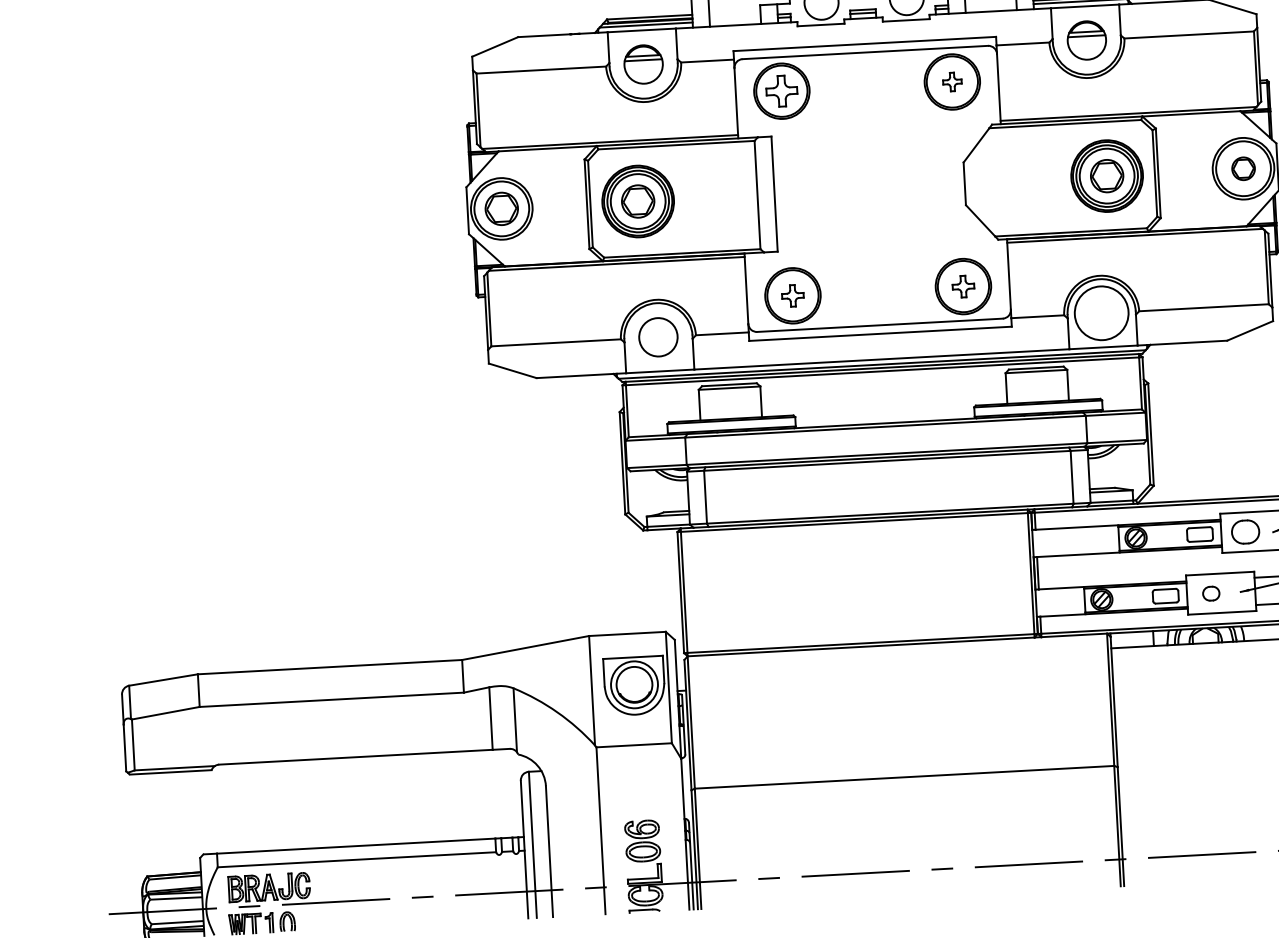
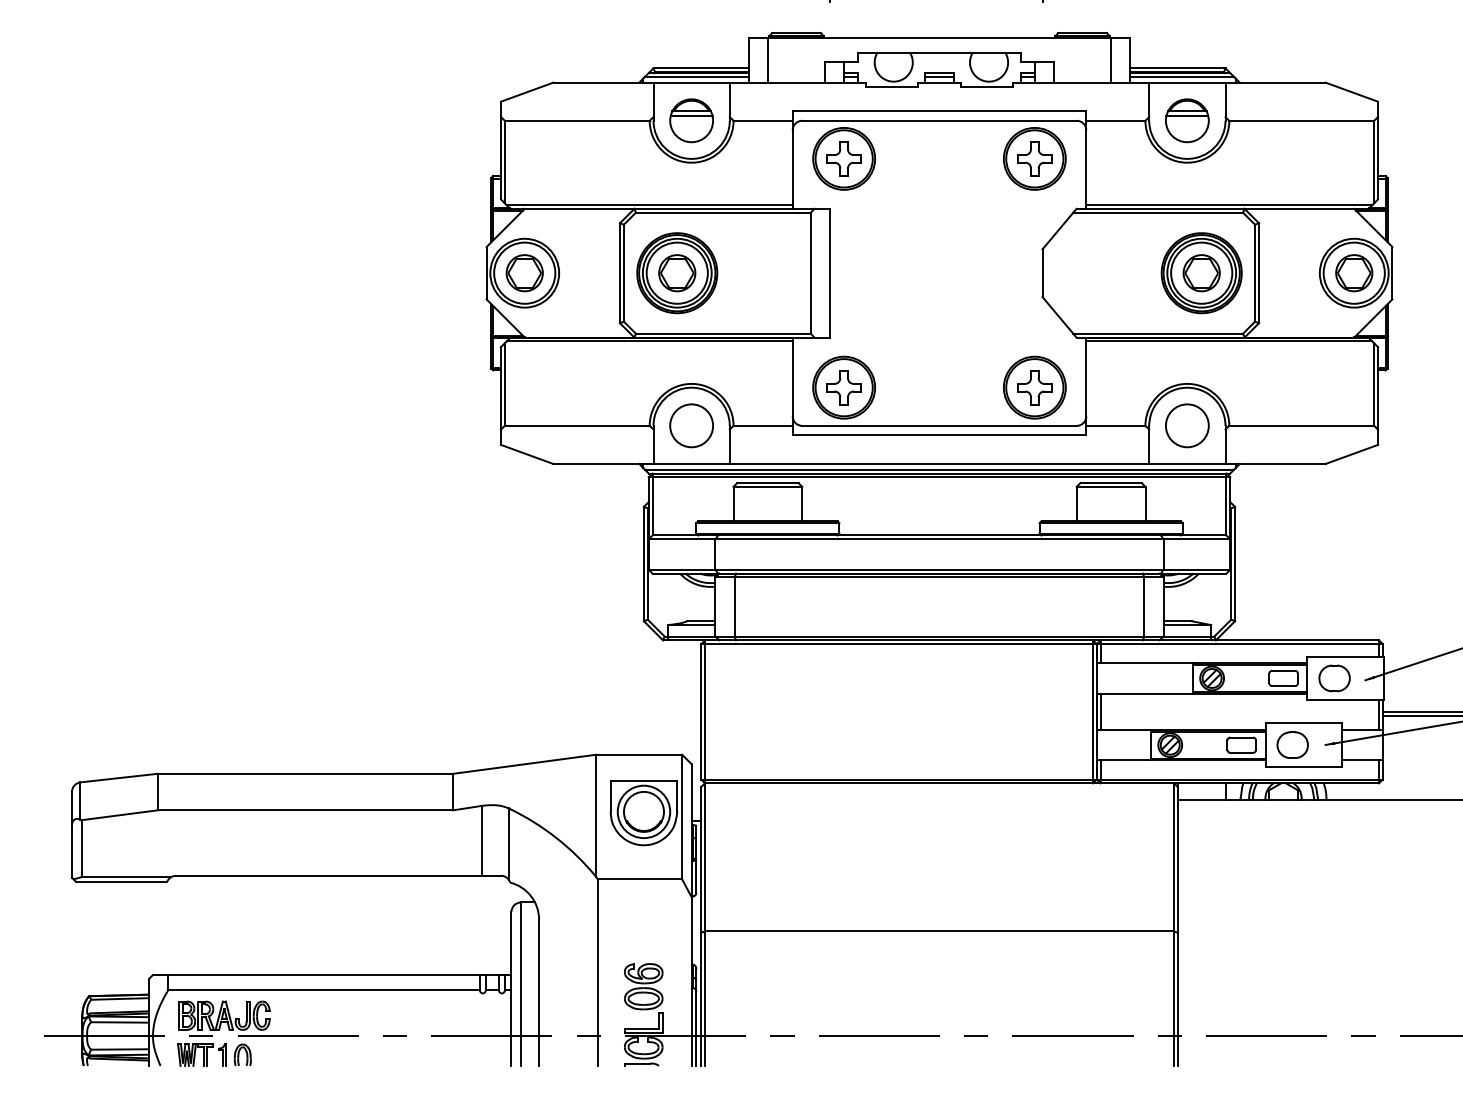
part: (952, 81) -> (1034, 158), size x1.67
part: (1243, 168) -> (1354, 273), size x1.43
part: (963, 286) -> (1034, 387), size x1.43
part: (792, 295) -> (843, 387), size x1.43
circle: (1100, 313) -> (1186, 425), size x0.71
part: (1211, 593) -> (1292, 744), size x1.67

